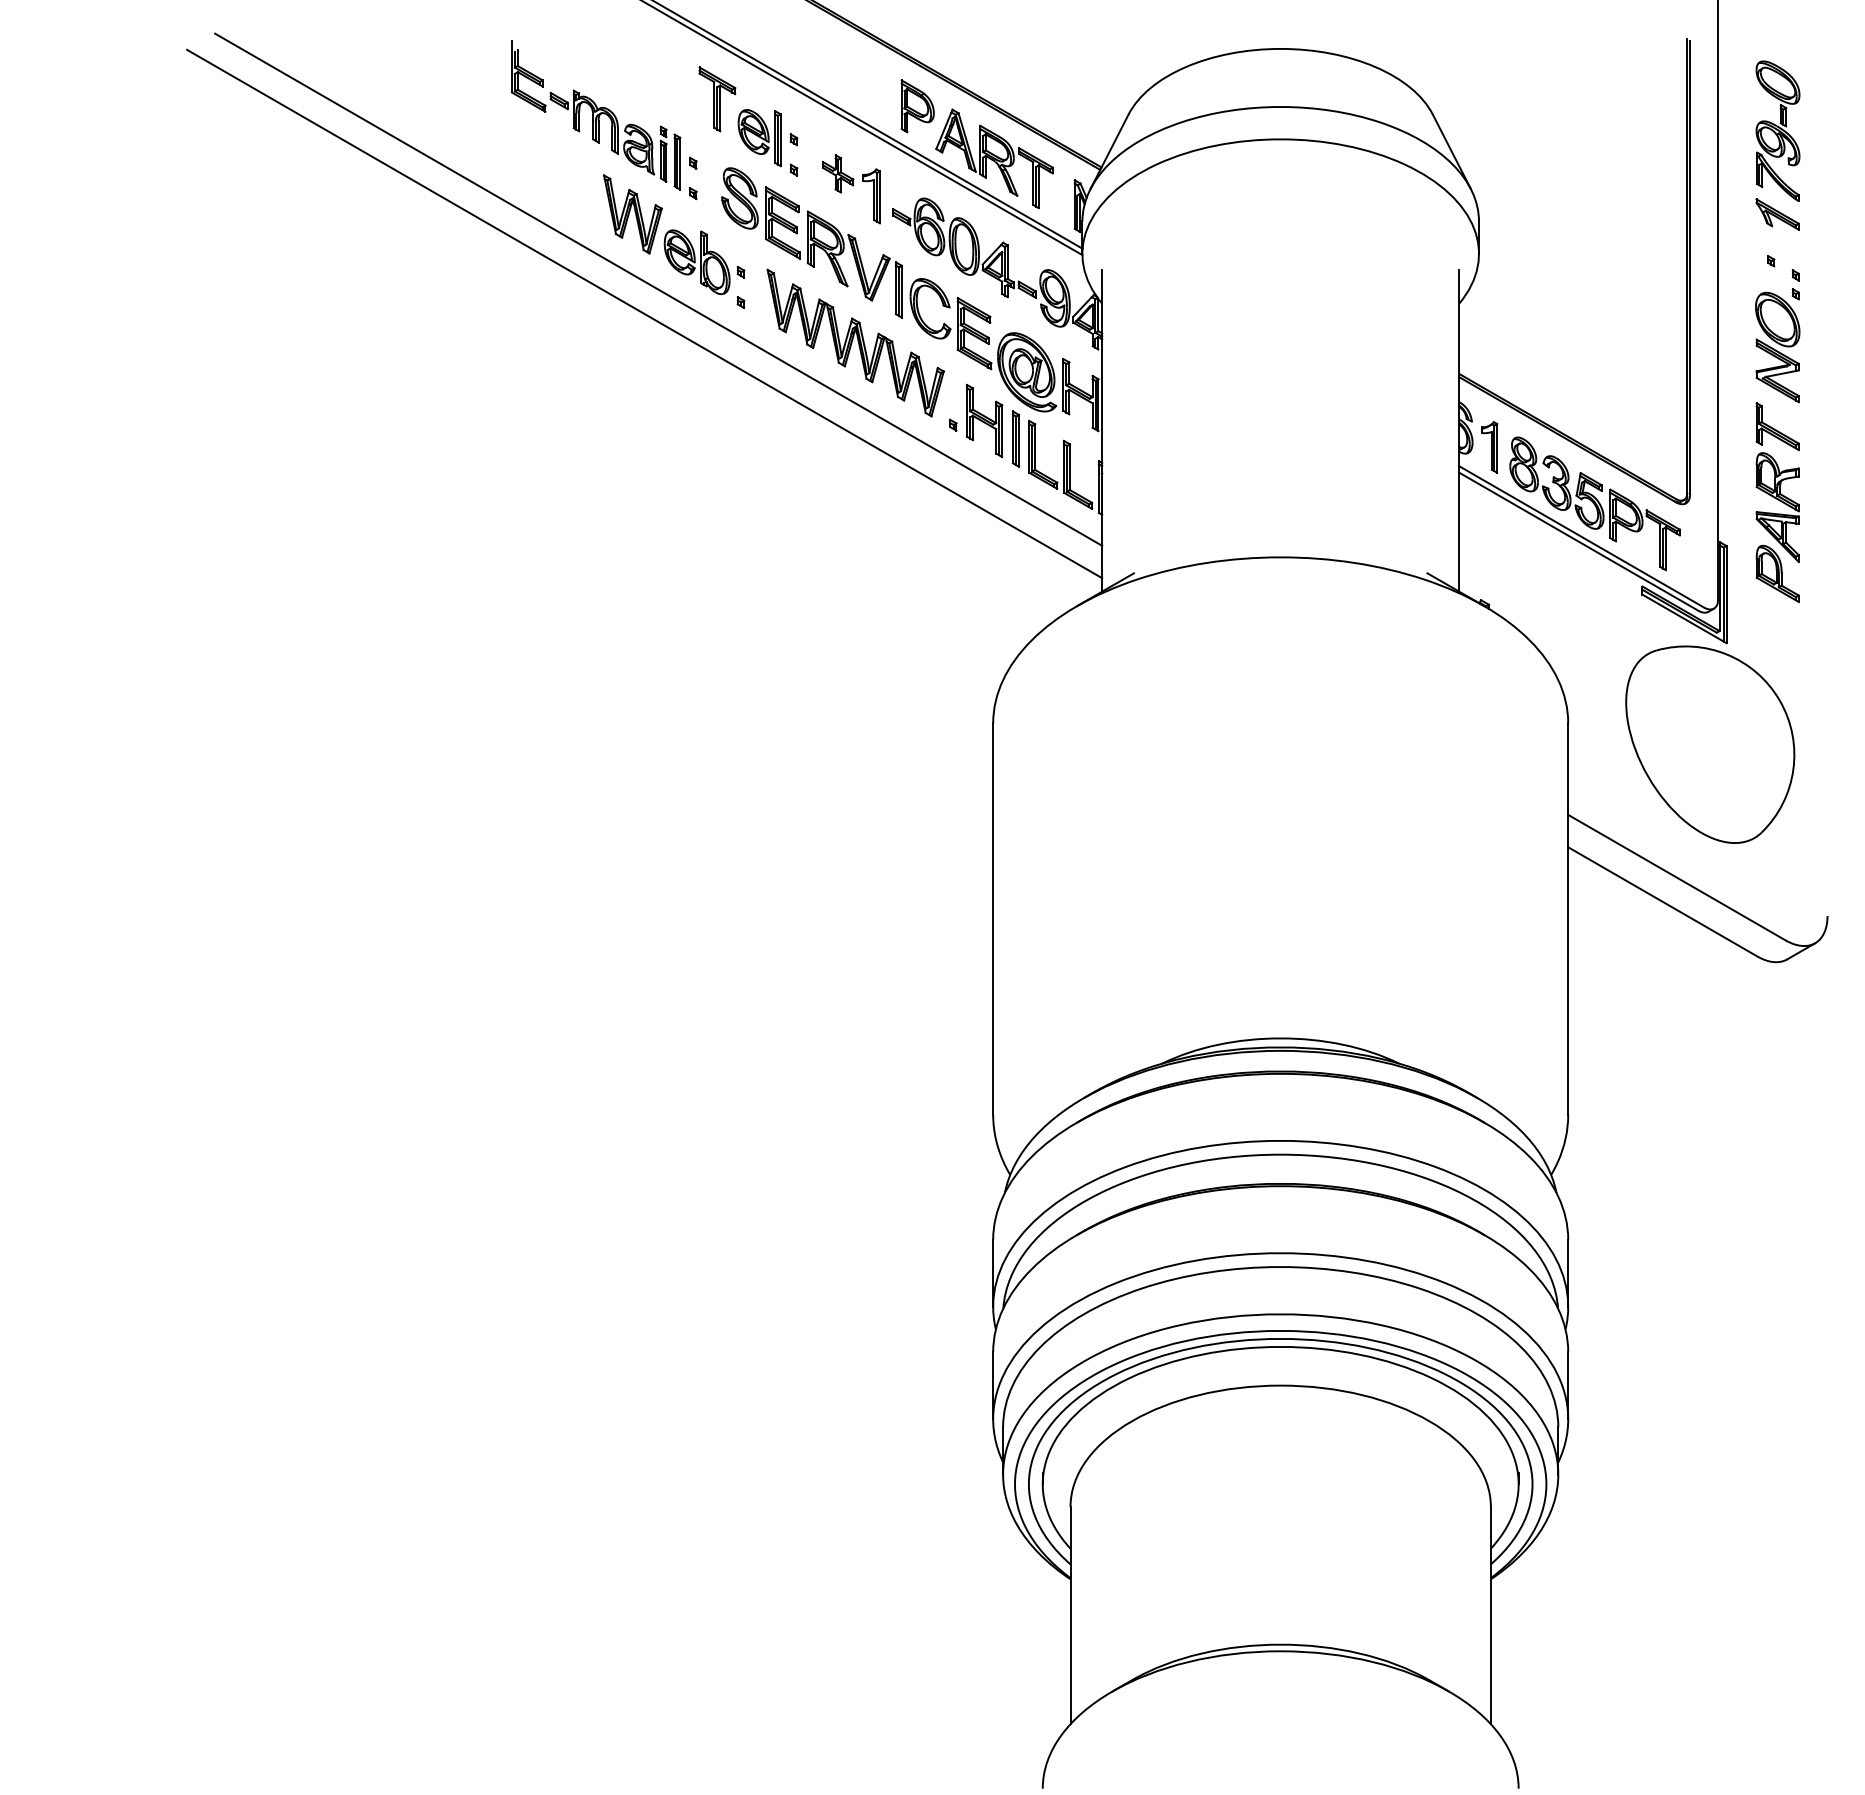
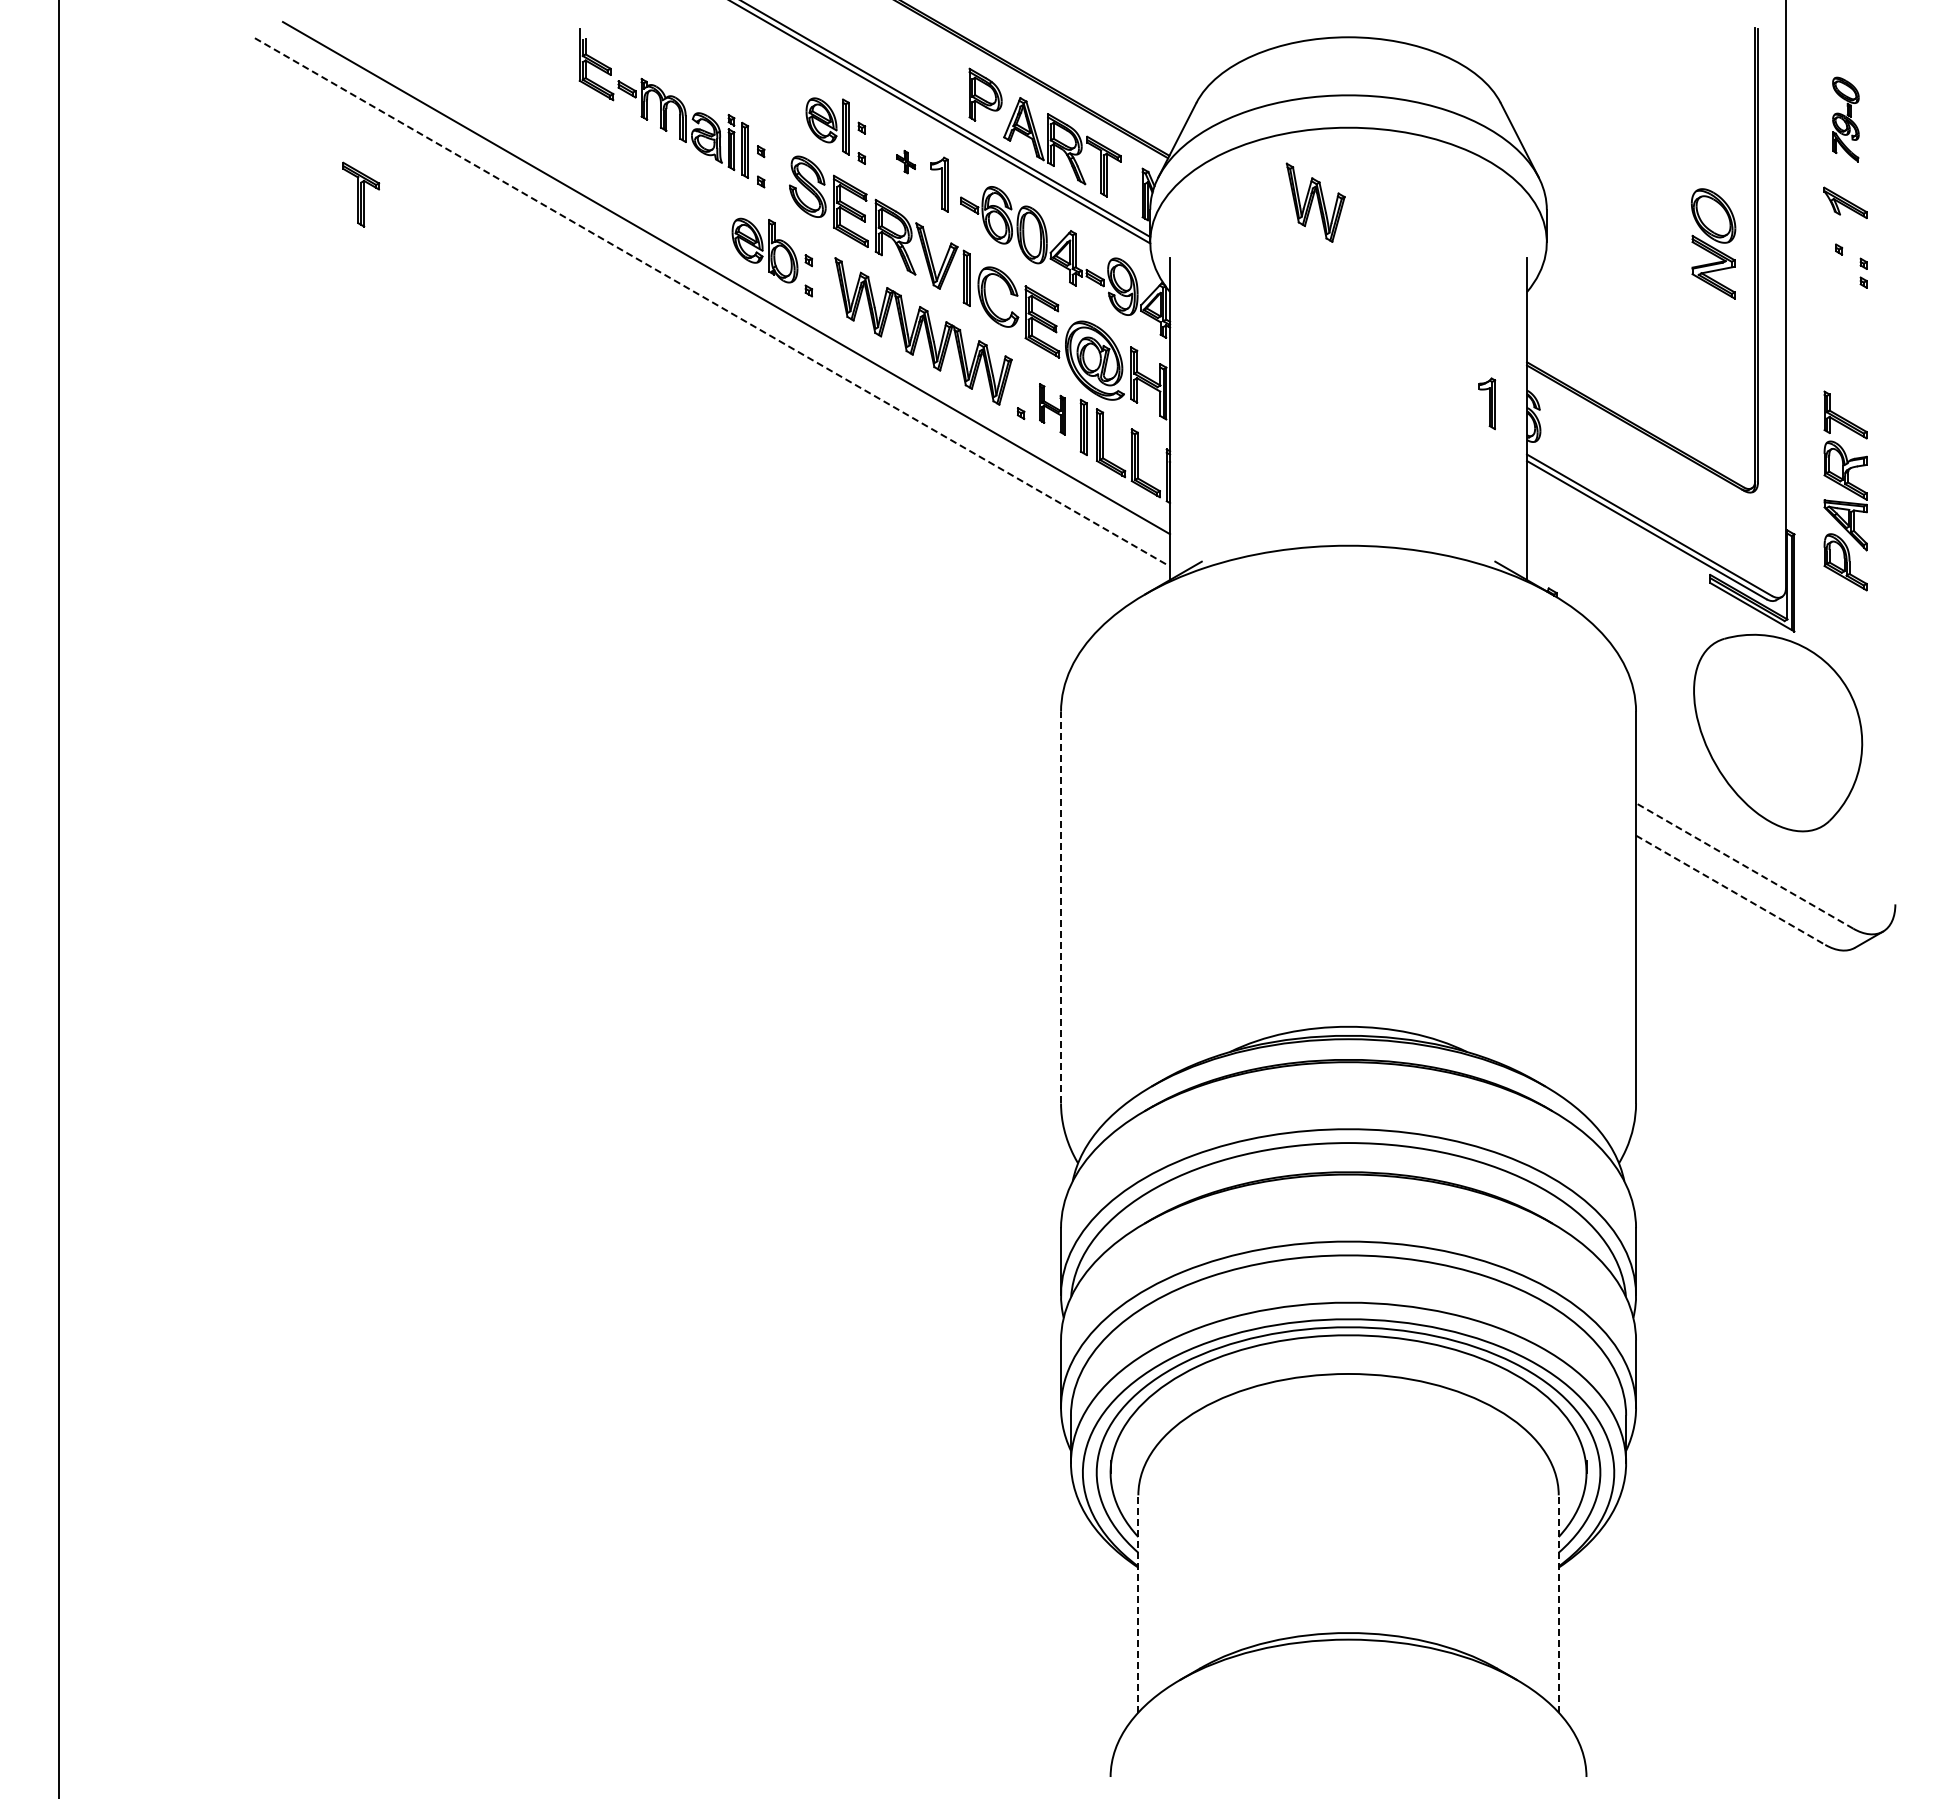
part: (717, 99) -> (361, 194), moved
part: (1777, 131) -> (1845, 119), size x0.6
part: (837, 173) -> (905, 161), size x0.6
part: (632, 214) -> (1315, 202), moved
line: (644, 314) -> (712, 302), solid -> dashed
part: (1777, 347) -> (1713, 243), moved
part: (984, 421) -> (1052, 409), size x0.7
part: (1489, 447) -> (1487, 403), moved
part: (1594, 504) -> (1662, 492), removed
line: (1676, 877) -> (1744, 865), solid -> dashed
line: (1663, 902) -> (1731, 890), solid -> dashed
line: (993, 919) -> (1061, 907), solid -> dashed
line: (1070, 1615) -> (1138, 1603), solid -> dashed
line: (1490, 1615) -> (1558, 1603), solid -> dashed

